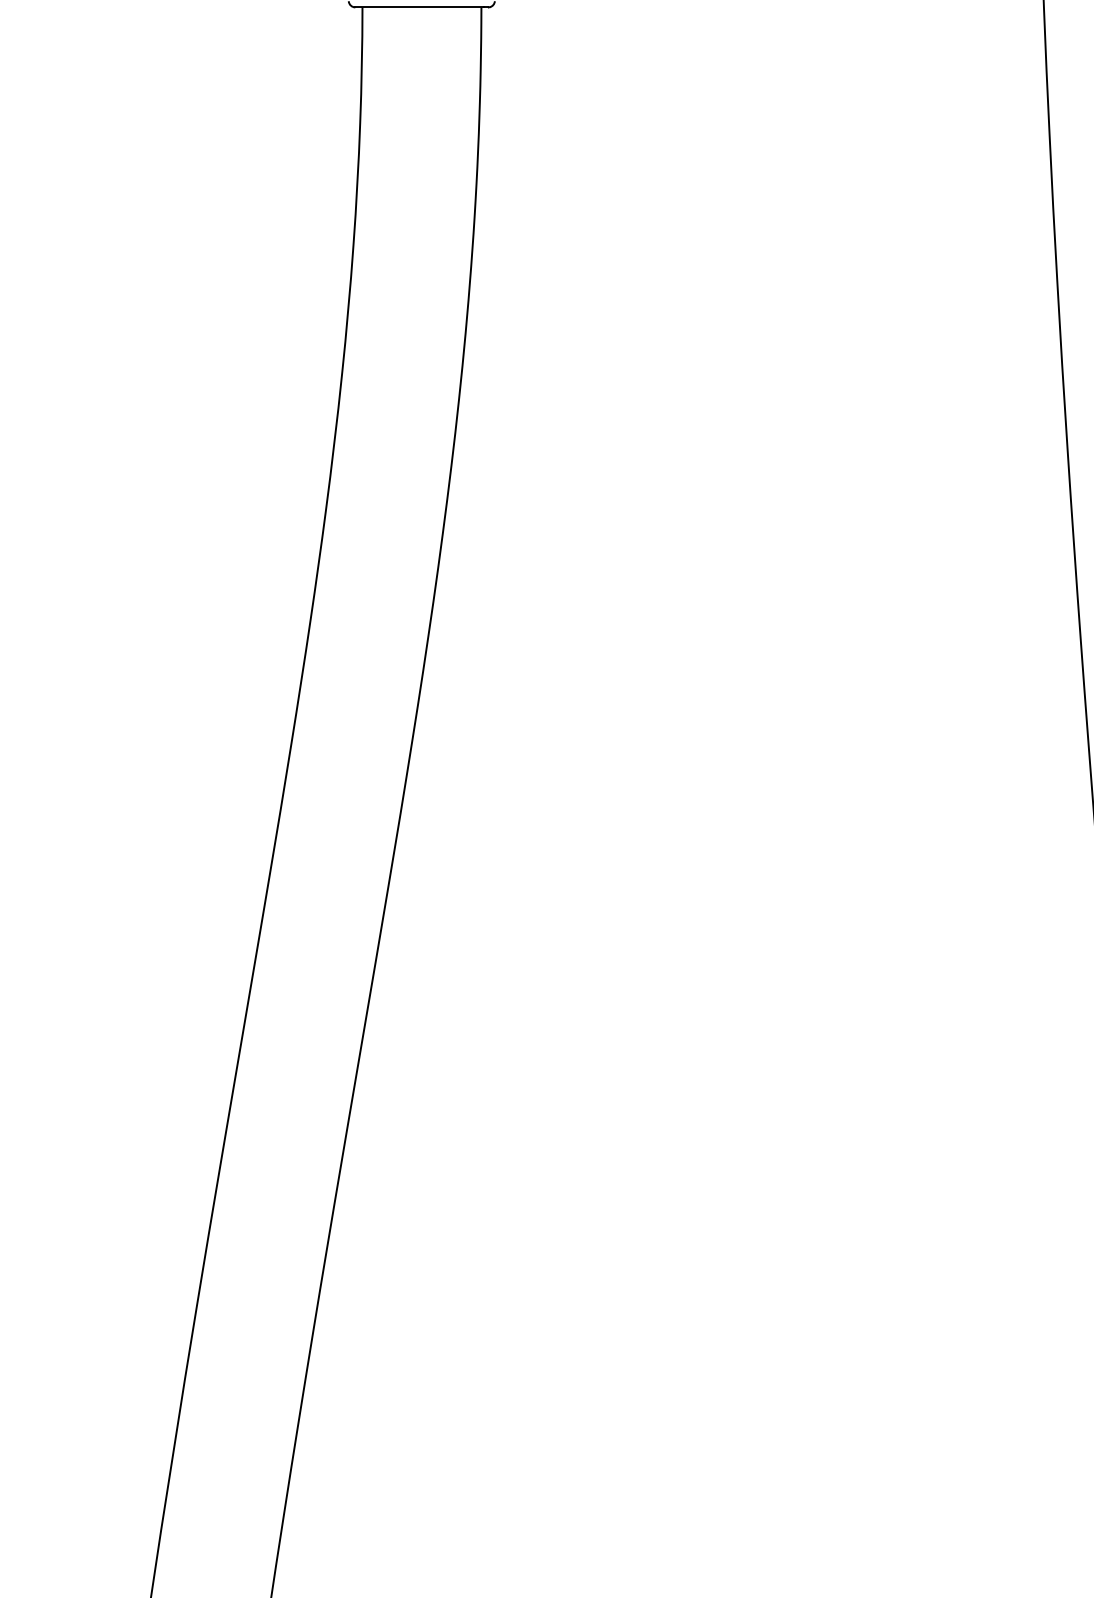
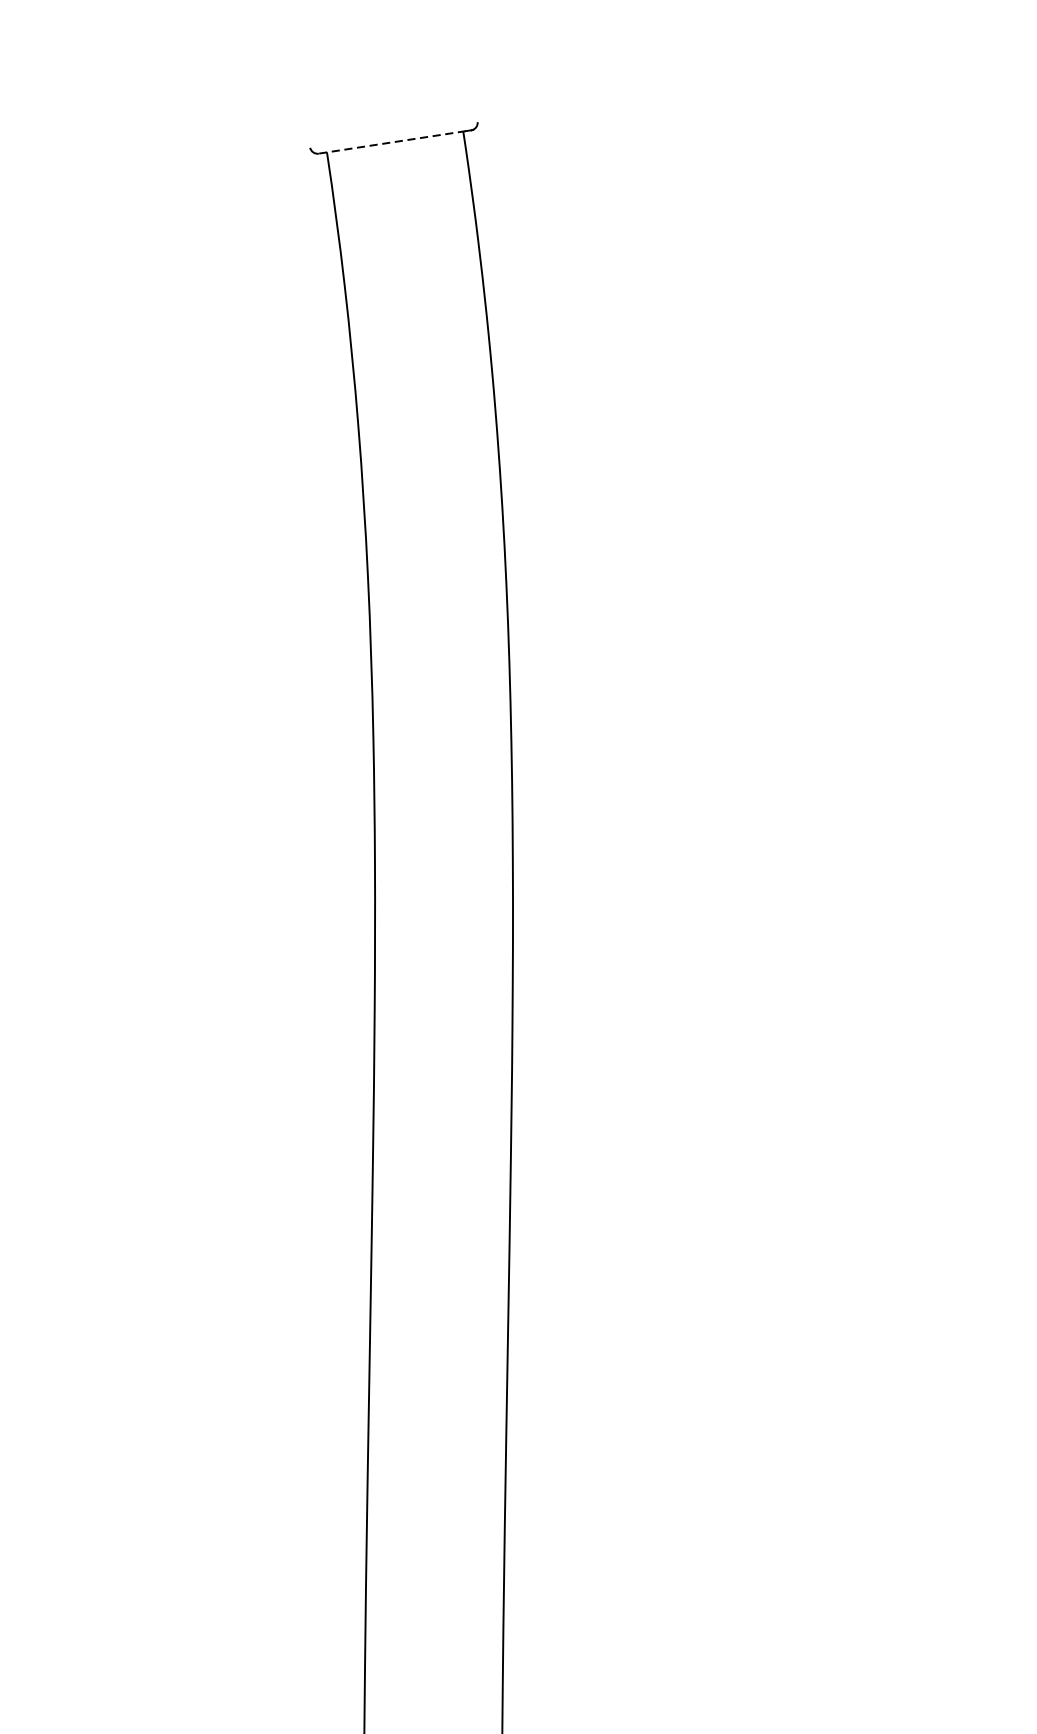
line: (419, 7) -> (392, 142), solid -> dashed

